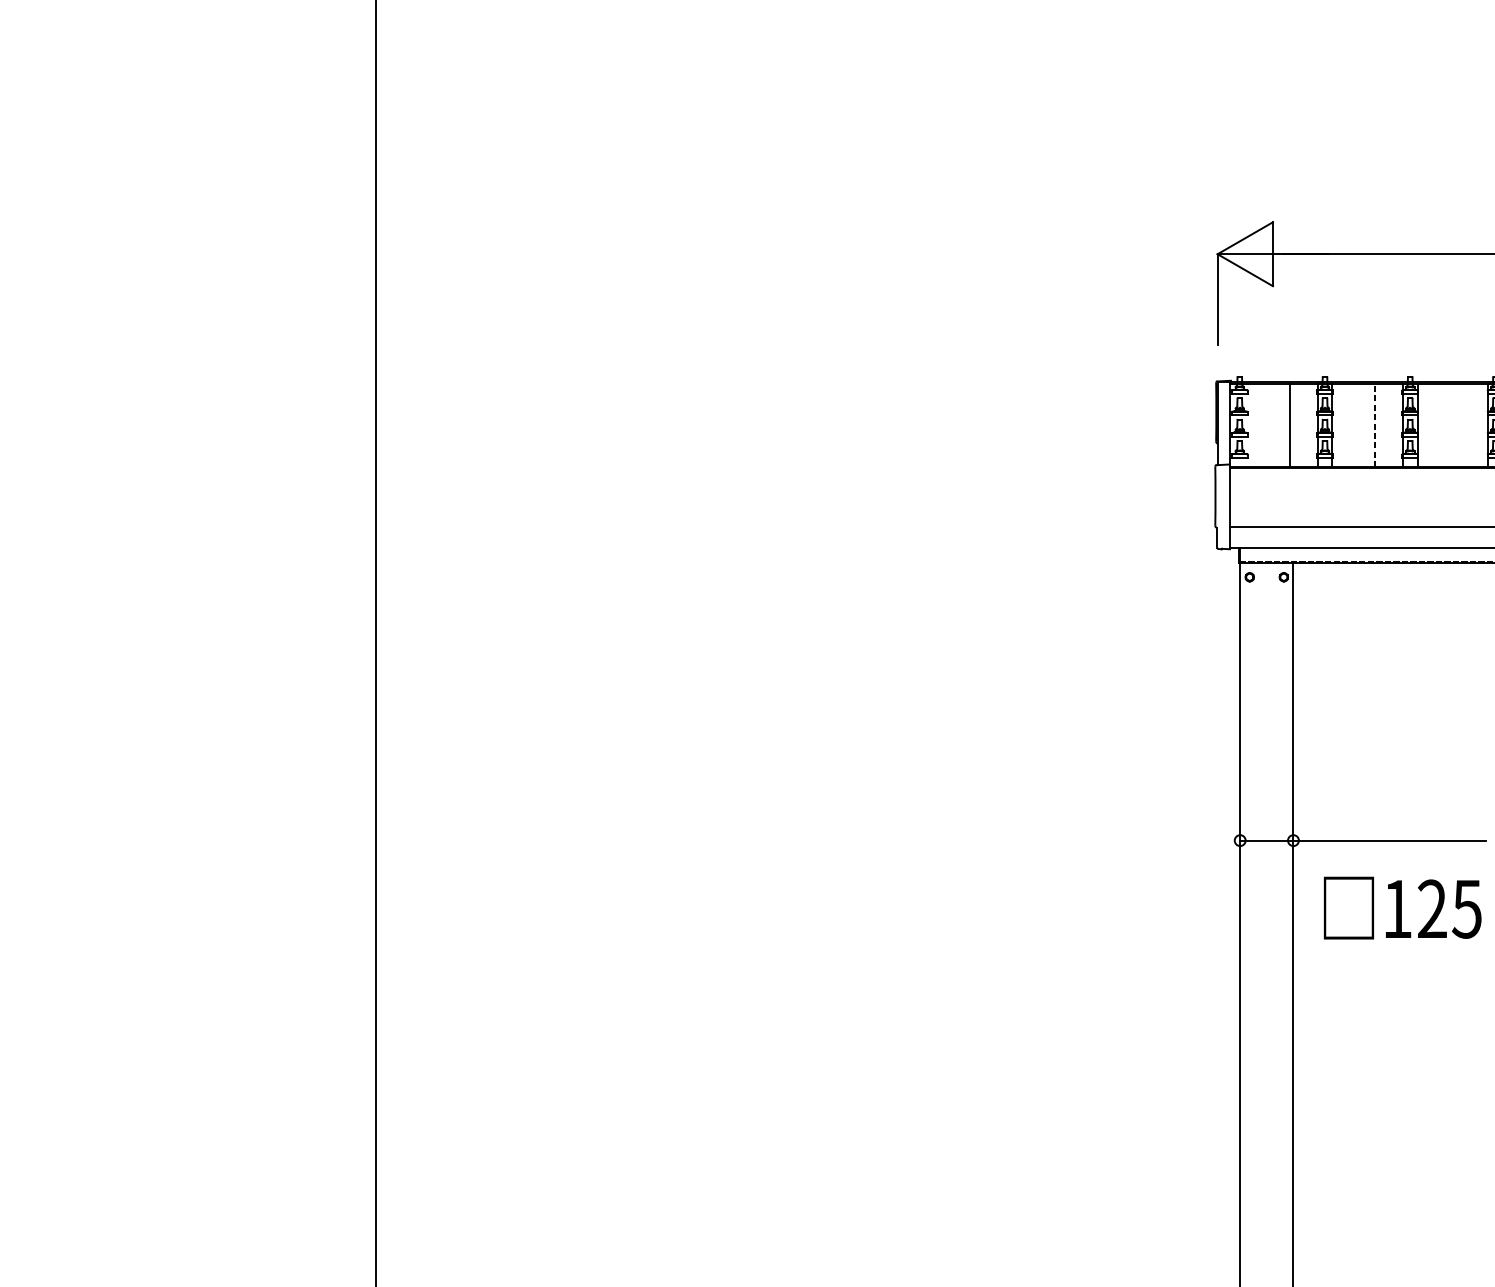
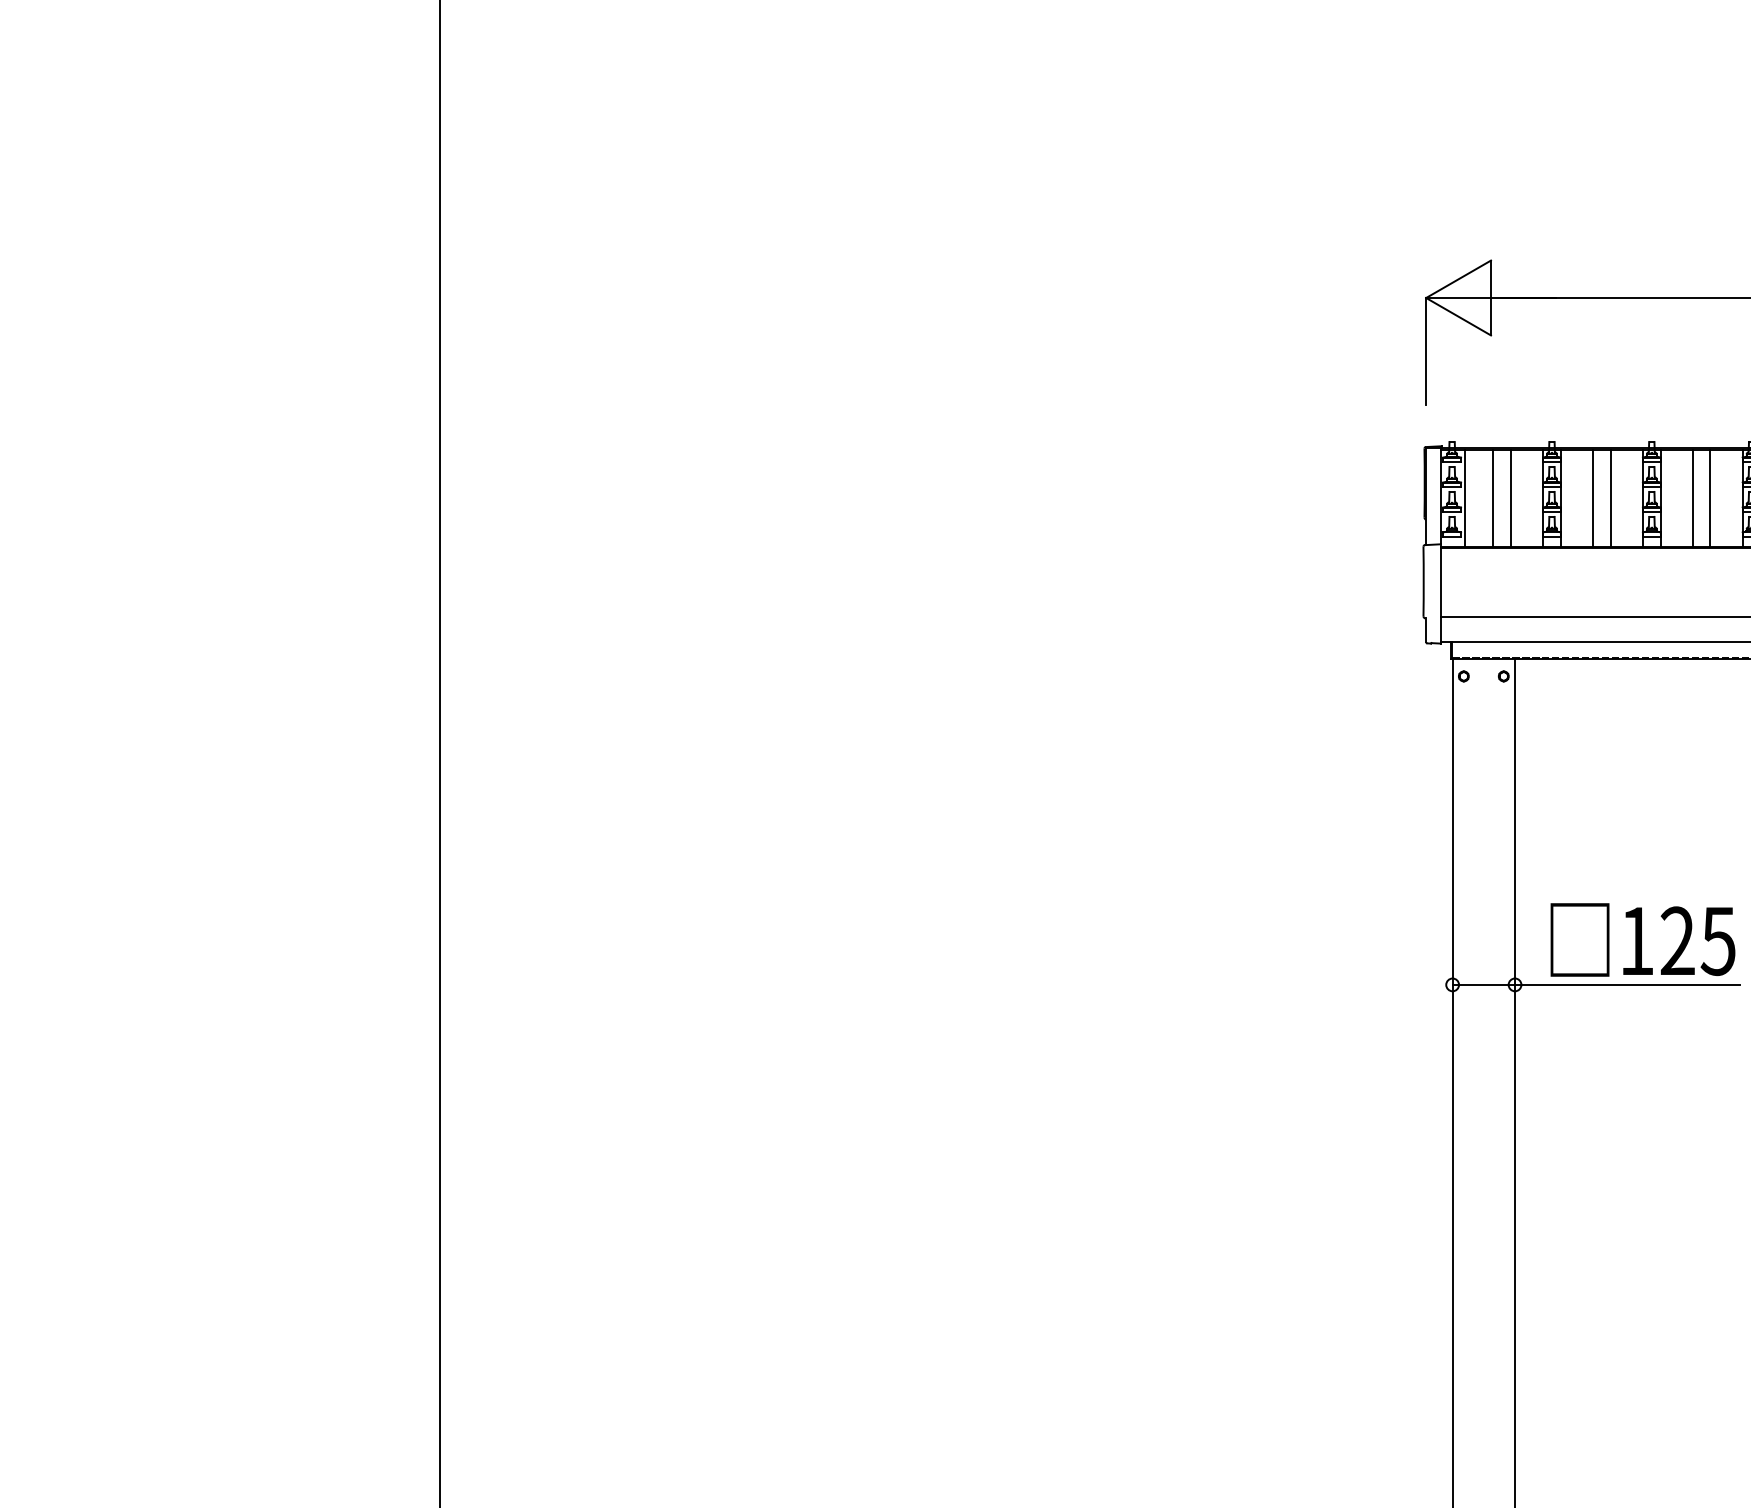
line: (1251, 425) -> (1465, 498), added
line: (1275, 425) -> (1493, 498), added
line: (1360, 425) -> (1593, 498), added
line: (1374, 425) -> (1610, 498), dashed -> solid
line: (1444, 425) -> (1692, 498), added
line: (1460, 425) -> (1710, 498), added
text: (1402, 907) -> (1642, 939), moved

